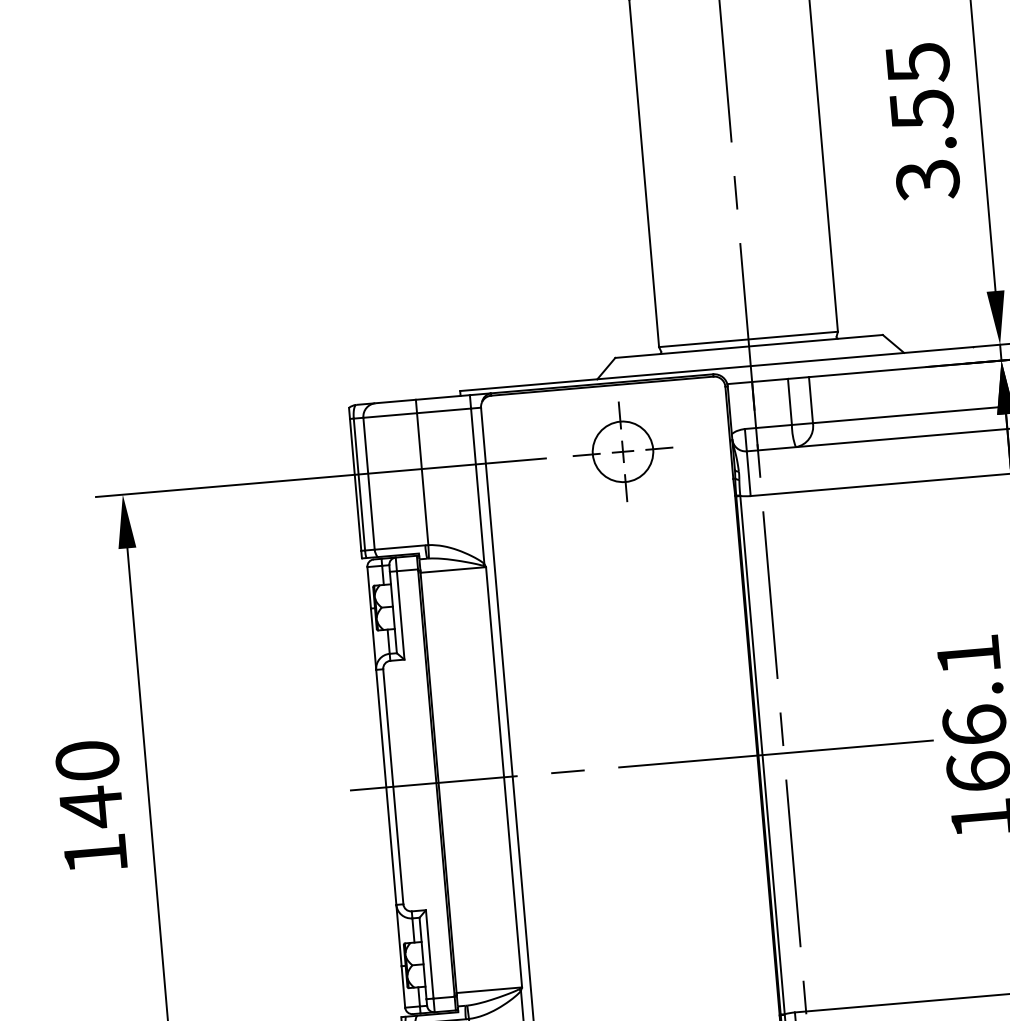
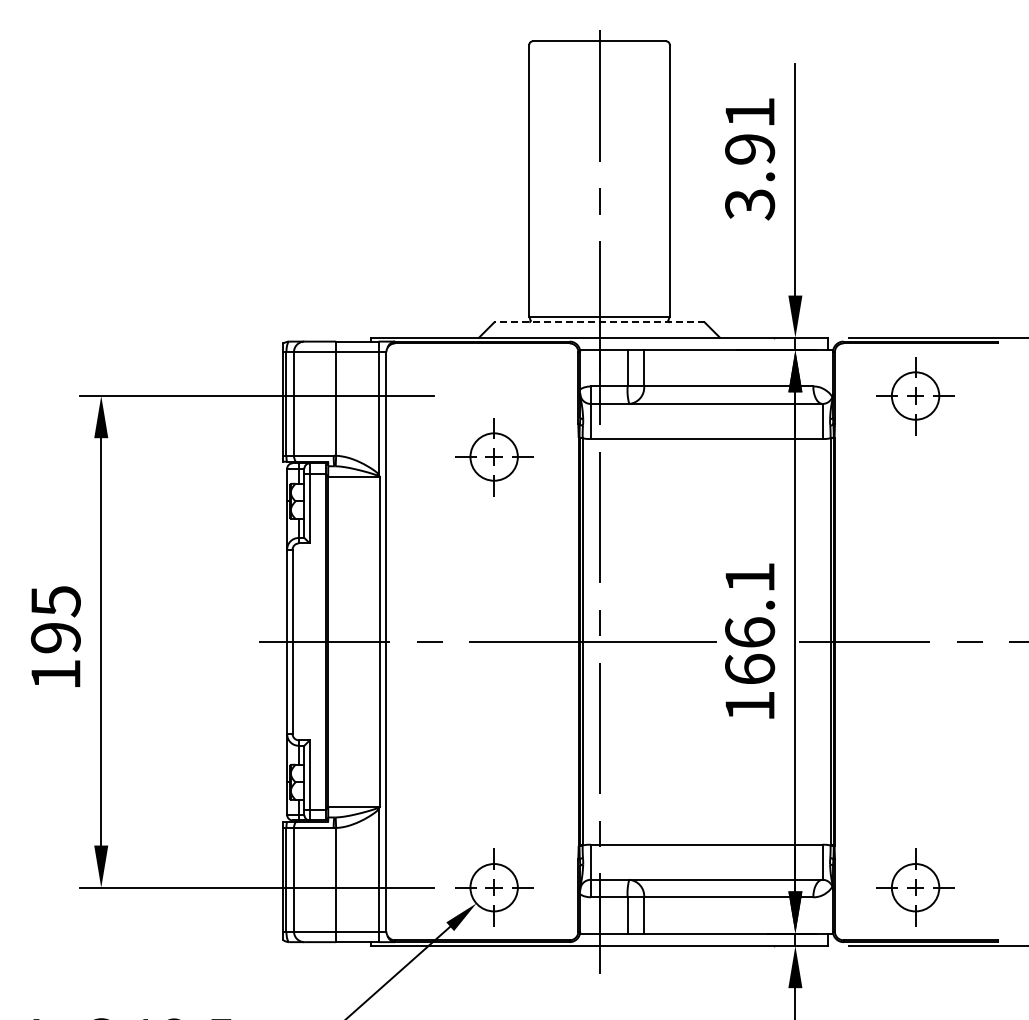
text: (920, 87) -> (750, 131), 3.55 -> 3.91
line: (749, 346) -> (599, 322), solid -> dashed
part: (623, 452) -> (494, 457), moved
text: (89, 785) -> (55, 620), 140 -> 195

